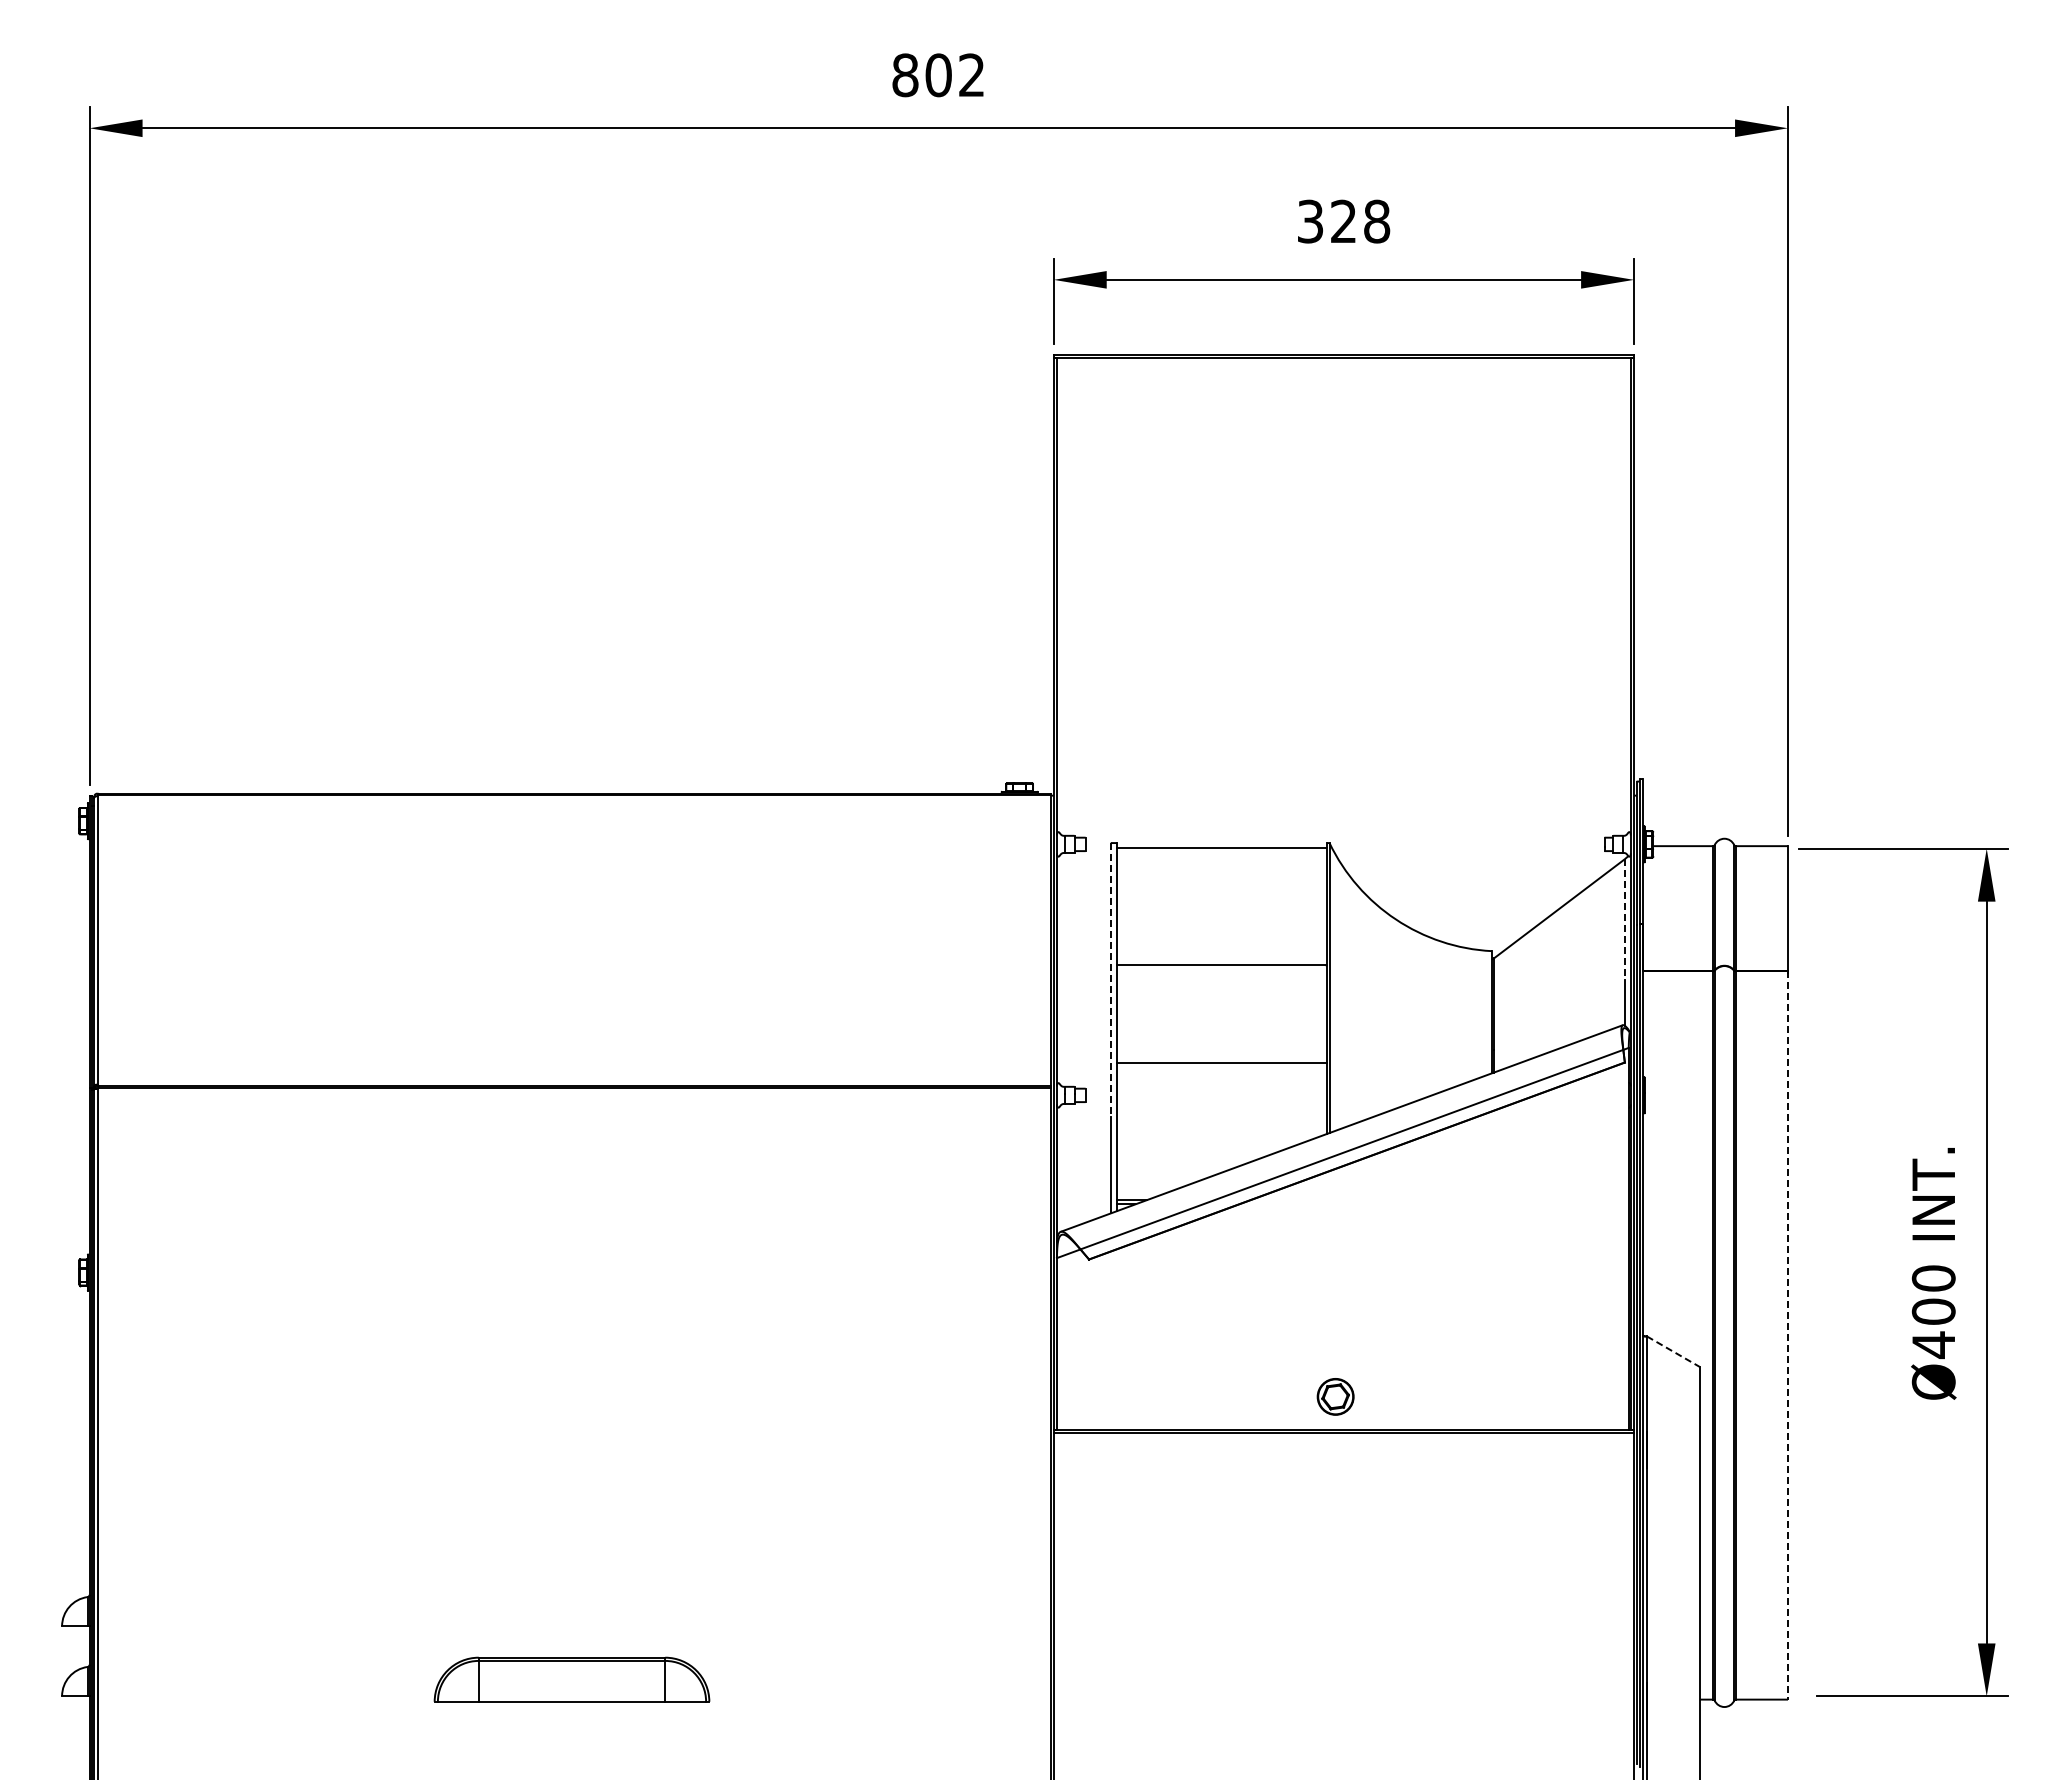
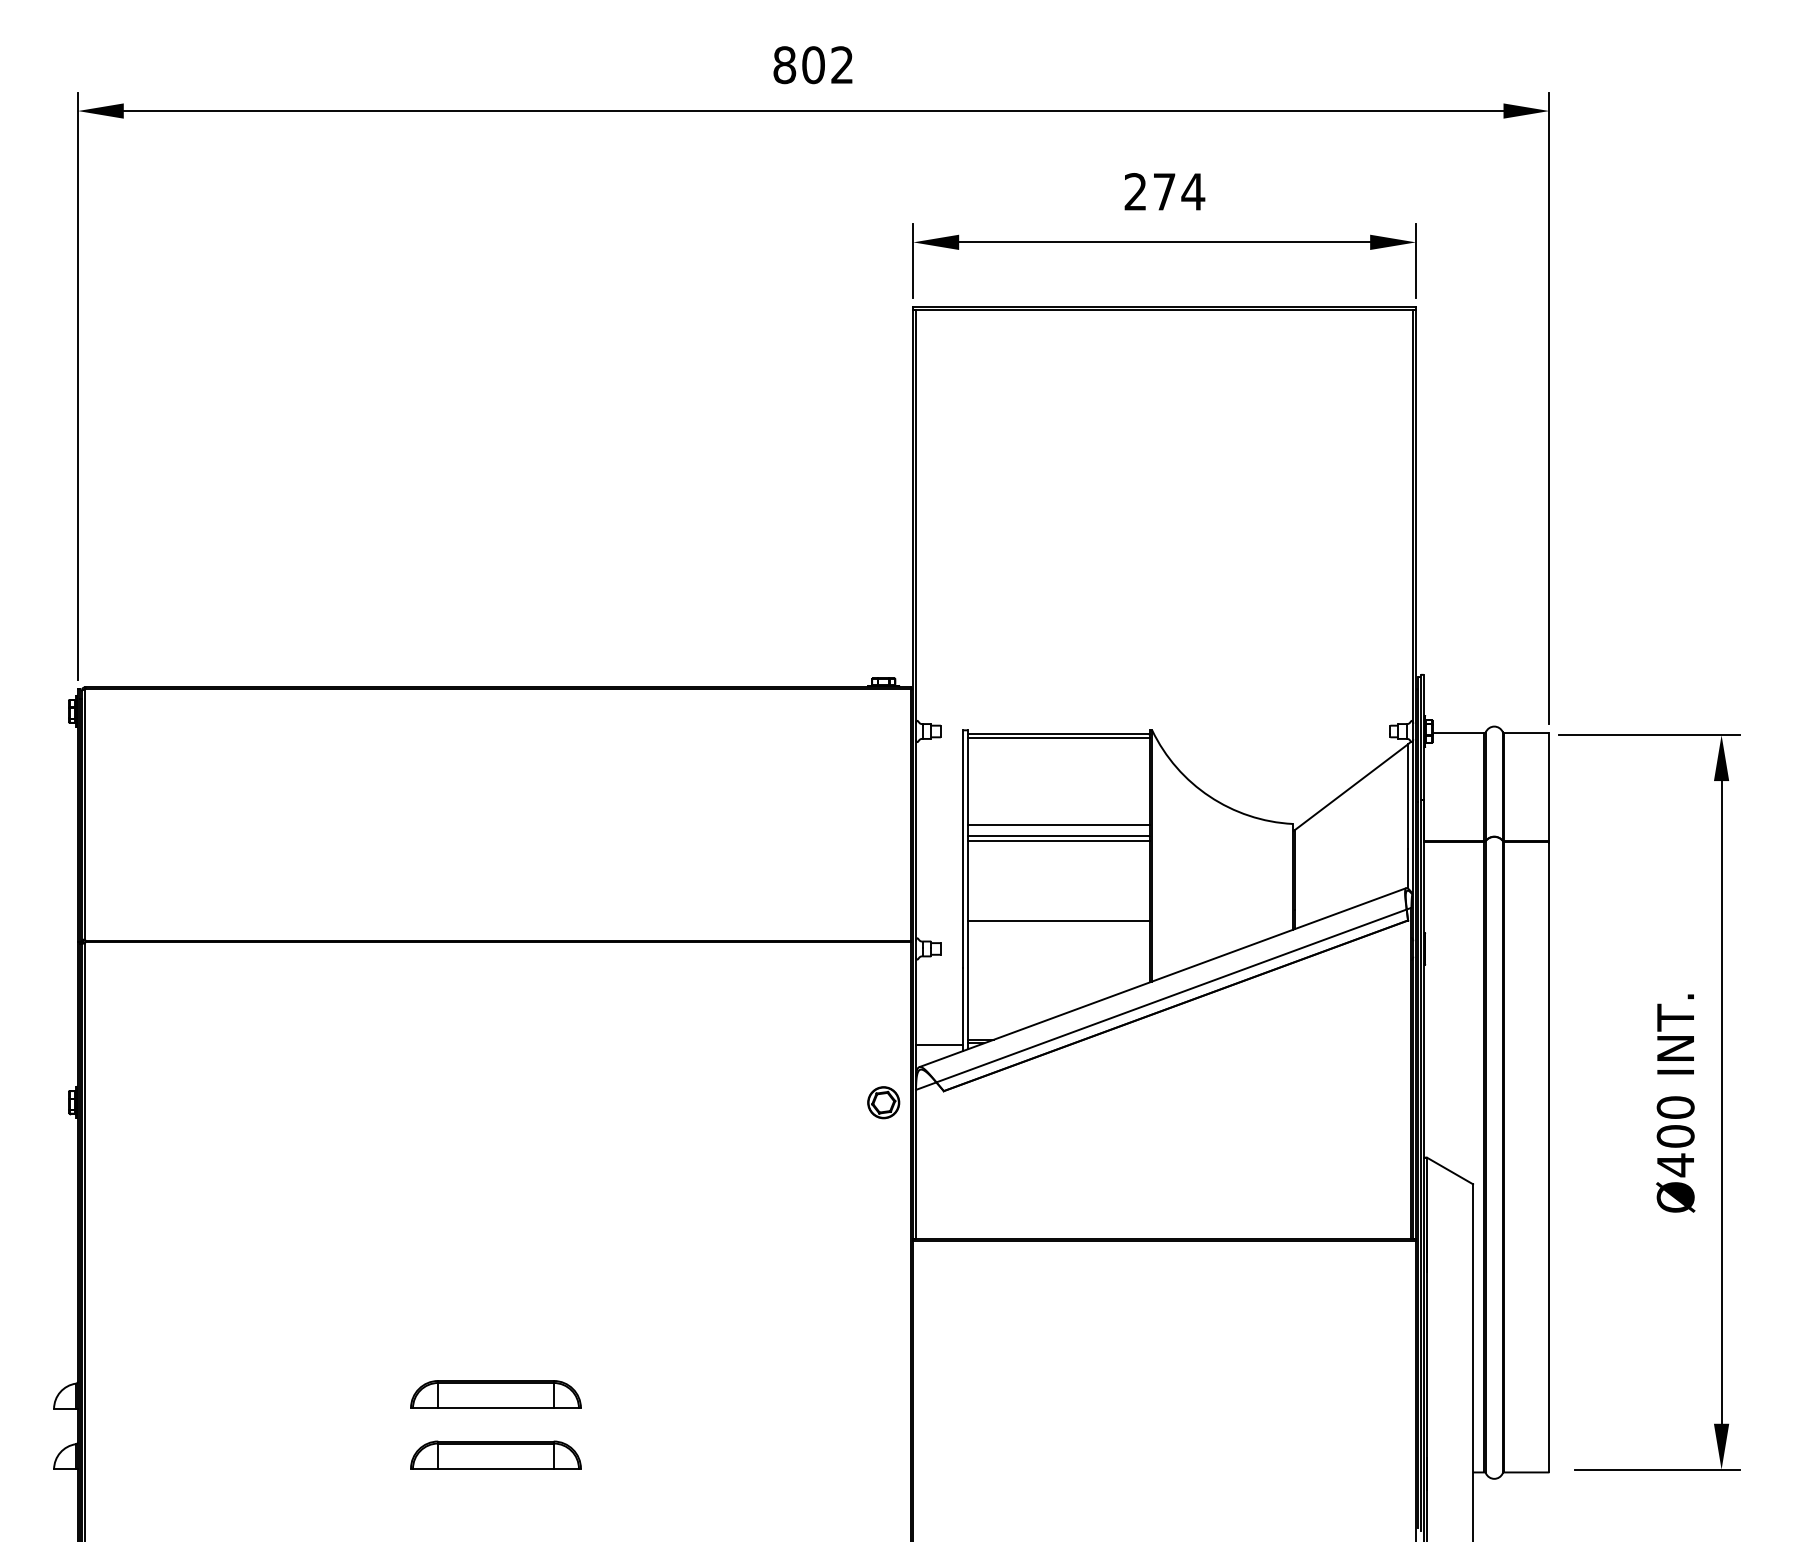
text: (1343, 221) -> (1164, 191), 328 -> 274
line: (1221, 852) -> (1058, 738), added
line: (1624, 919) -> (1407, 796), dashed -> solid
line: (1221, 952) -> (1058, 825), added
line: (1221, 970) -> (1058, 840), added
line: (1110, 980) -> (962, 849), dashed -> solid
line: (1083, 1206) -> (939, 1045), added
line: (1787, 1336) -> (1548, 1157), dashed -> solid
line: (1673, 1351) -> (1450, 1170), dashed -> solid
part: (1335, 1396) -> (883, 1102), moved
part: (572, 1609) -> (496, 1394), added
part: (572, 1679) -> (496, 1455), size x0.71

